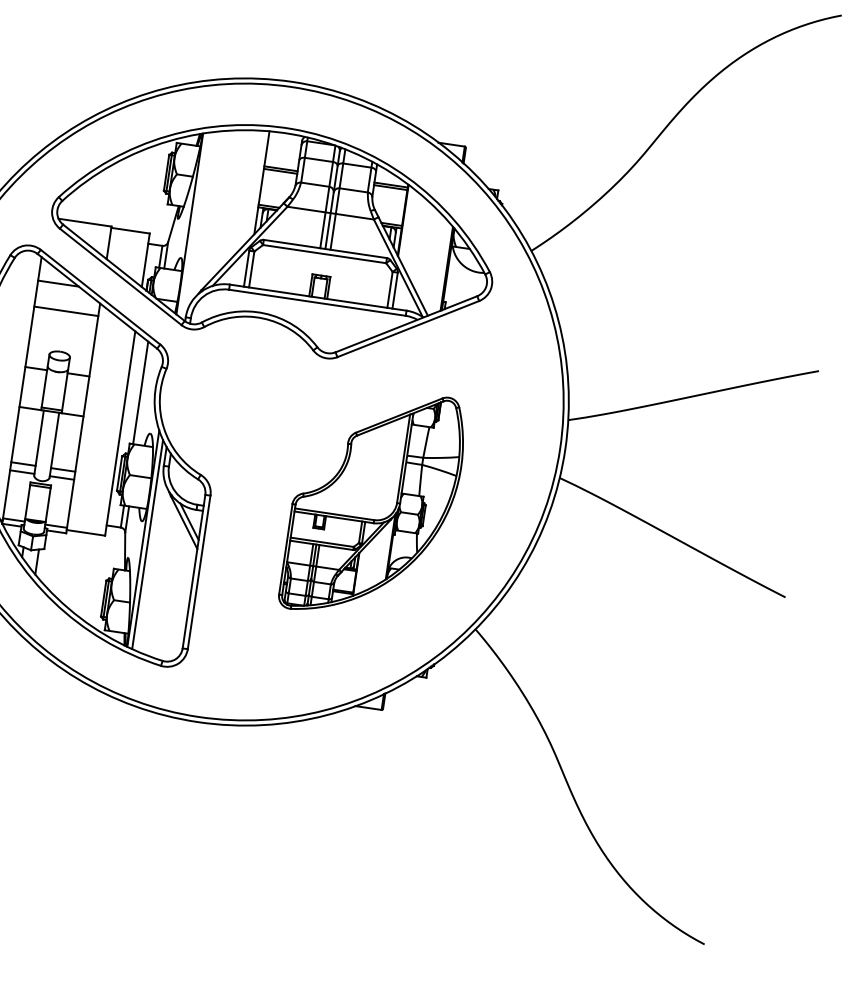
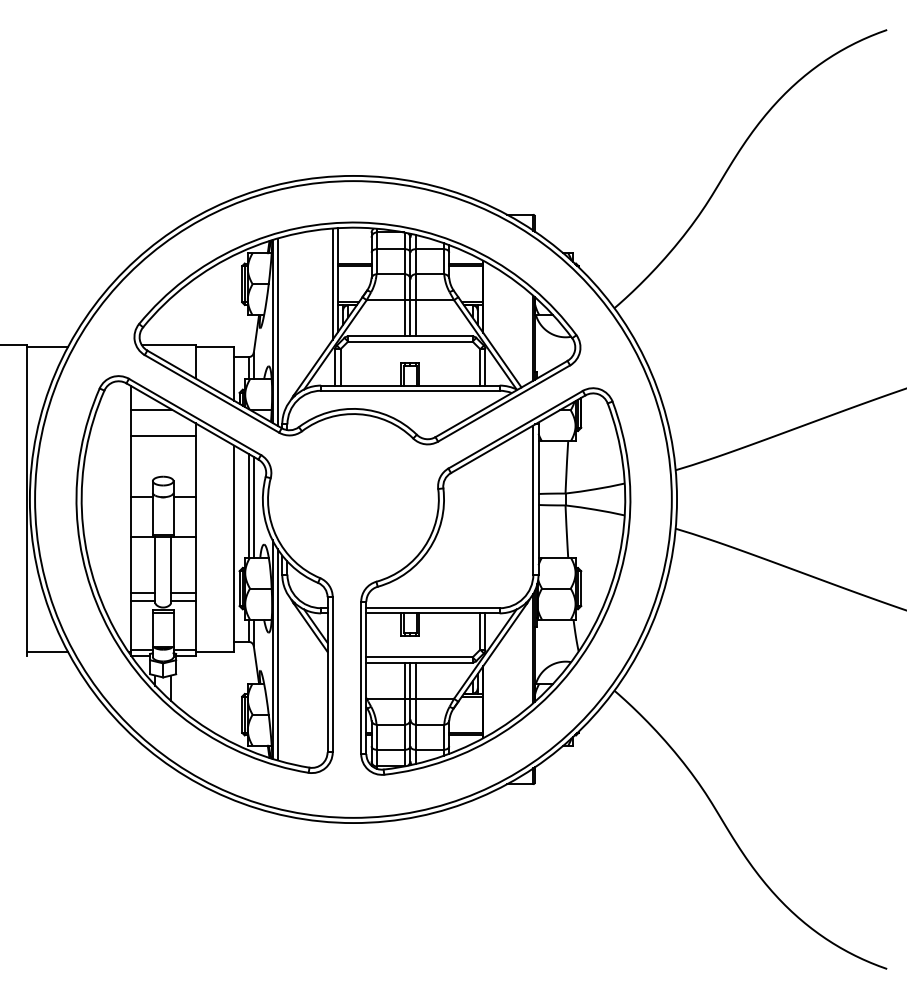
line: (256, 185) -> (332, 283), added
line: (194, 224) -> (277, 331), added
line: (145, 394) -> (253, 506), added
part: (373, 503) -> (495, 581), size x1.67

